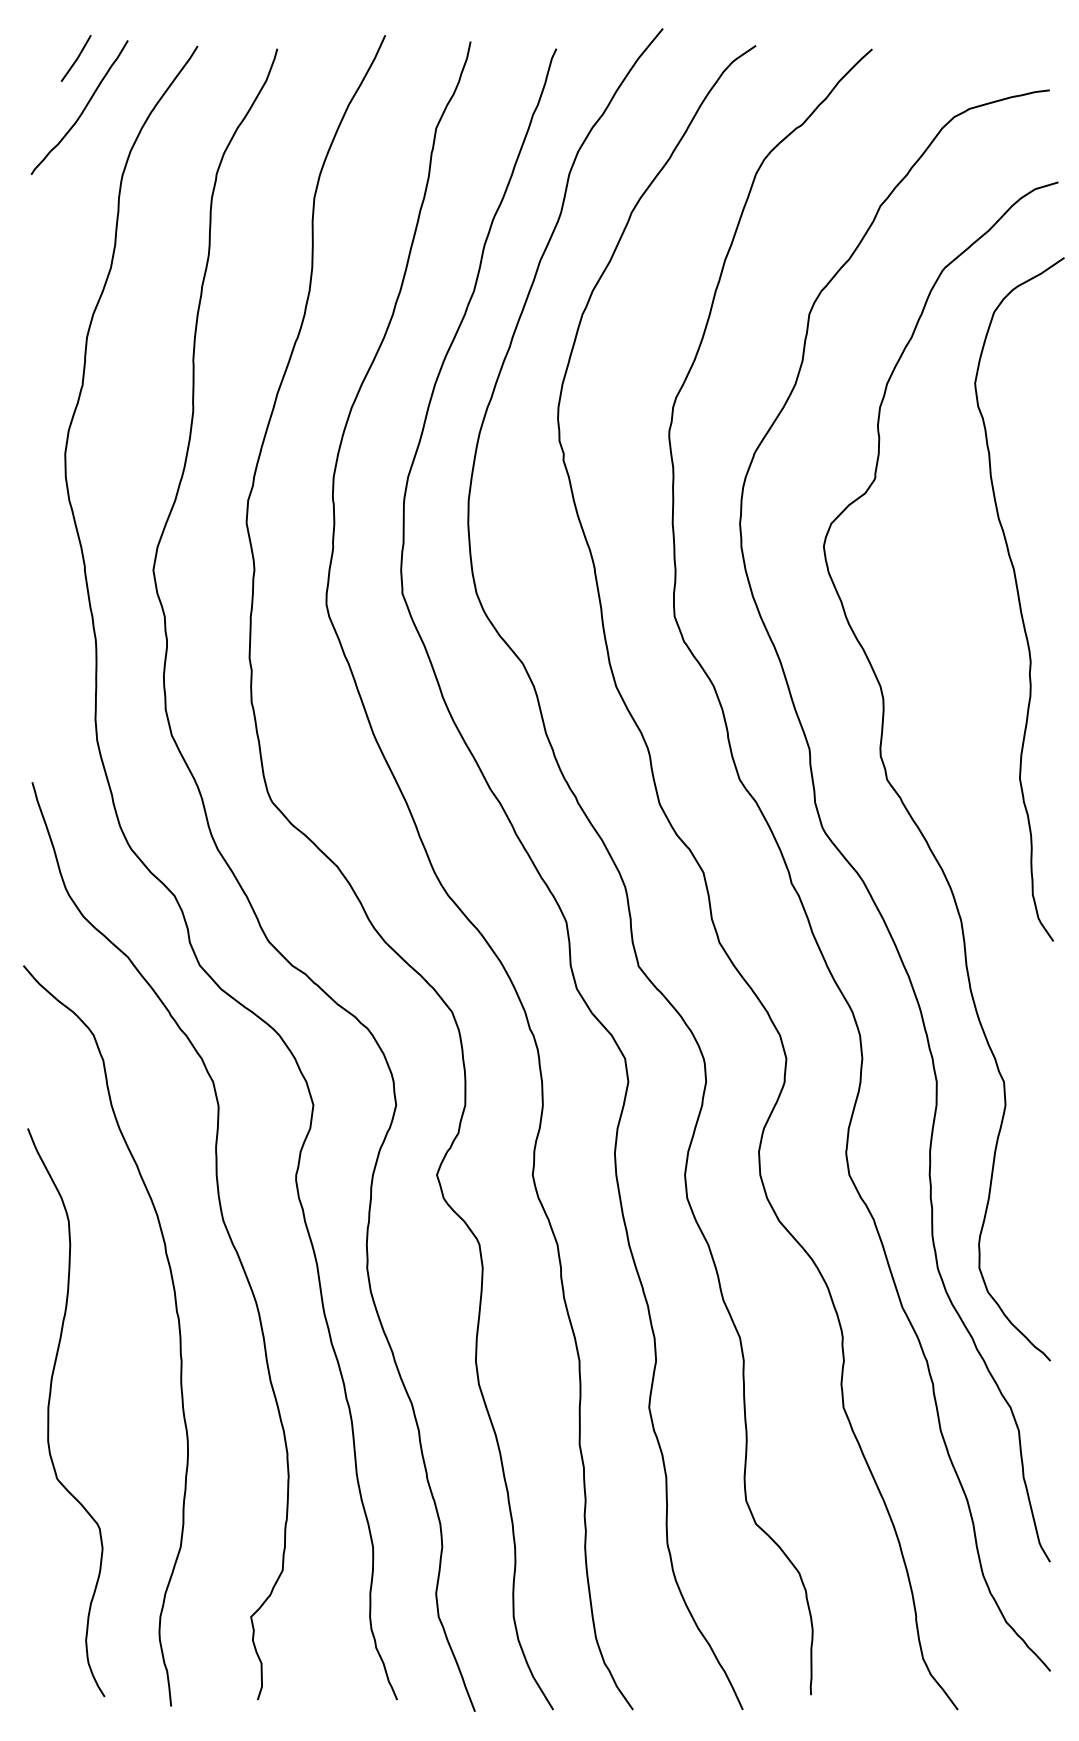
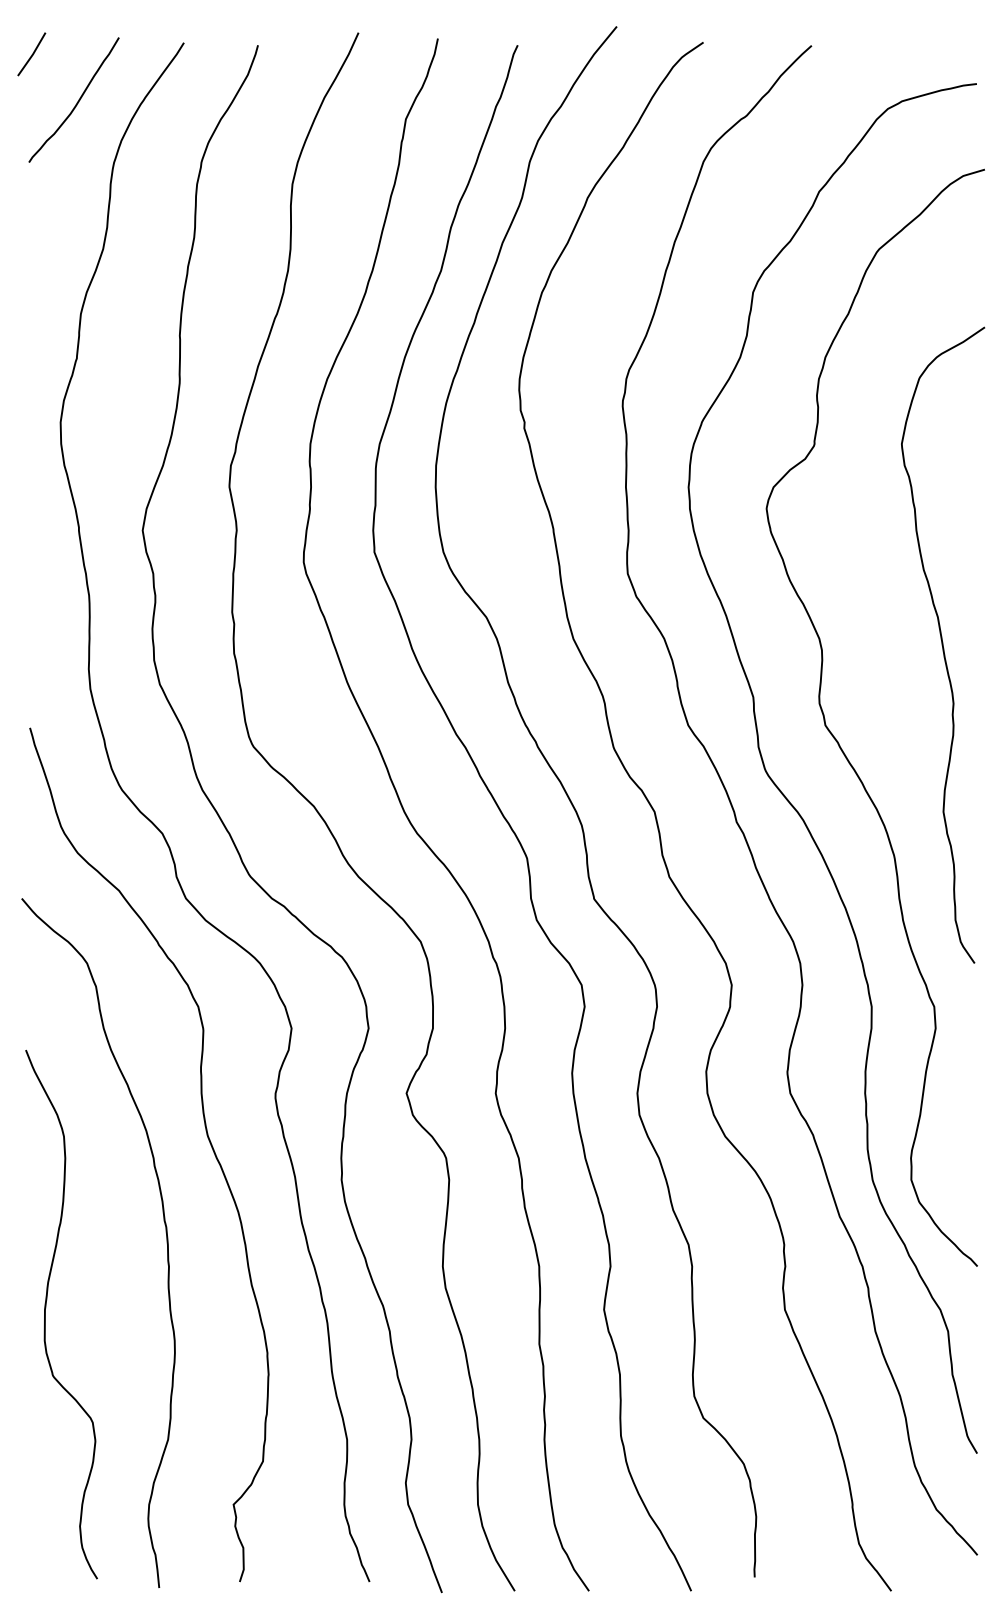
line: (76, 58) -> (32, 54), moved
curve: (1019, 599) -> (943, 645), moved

